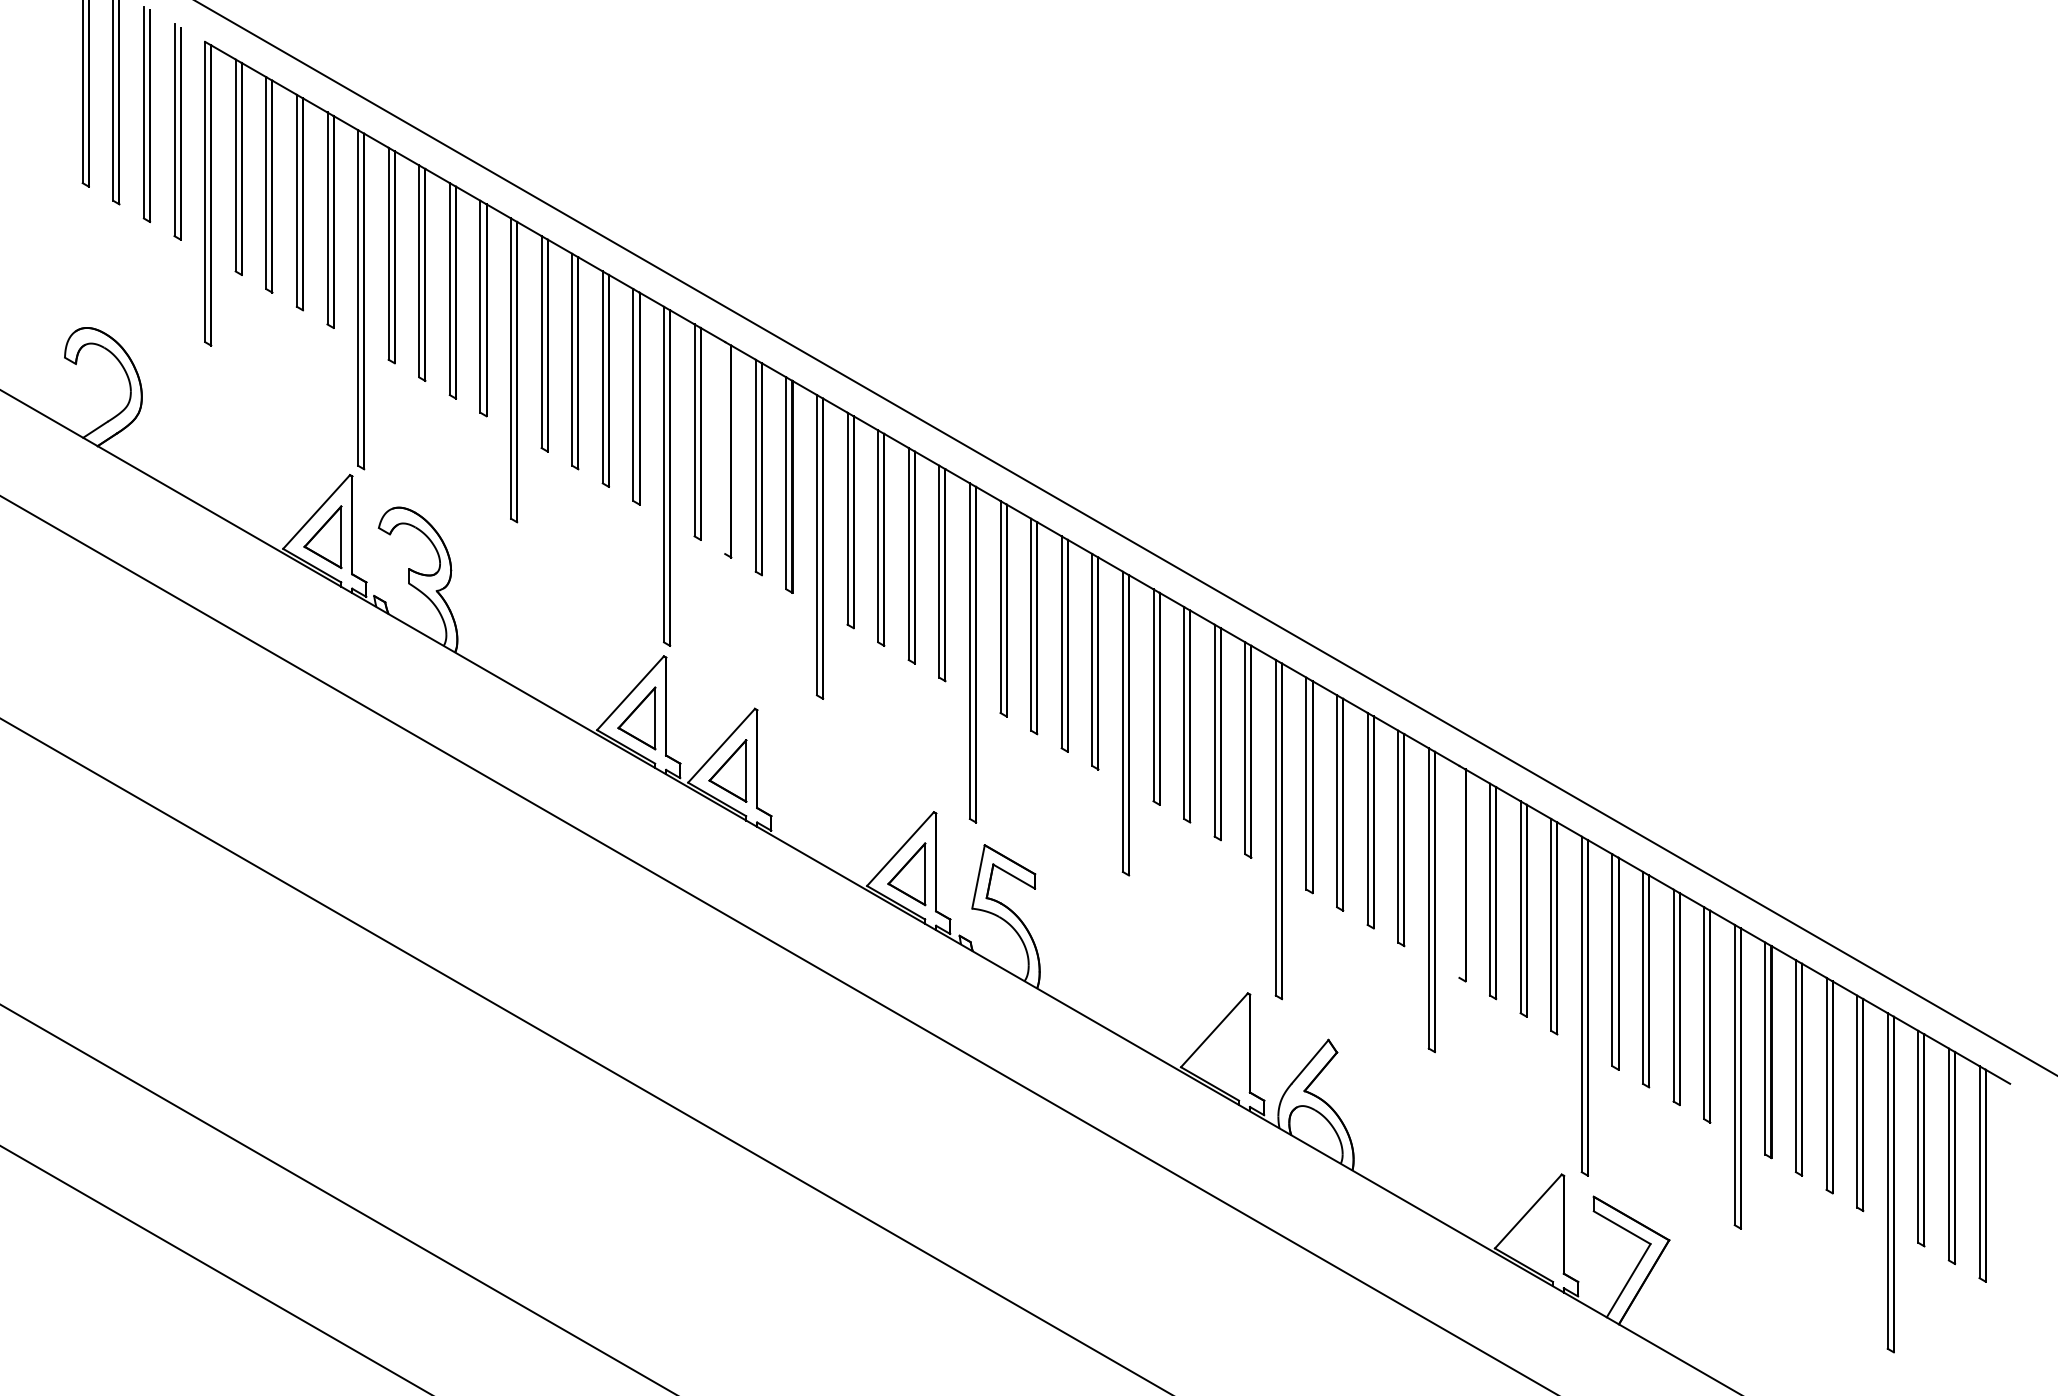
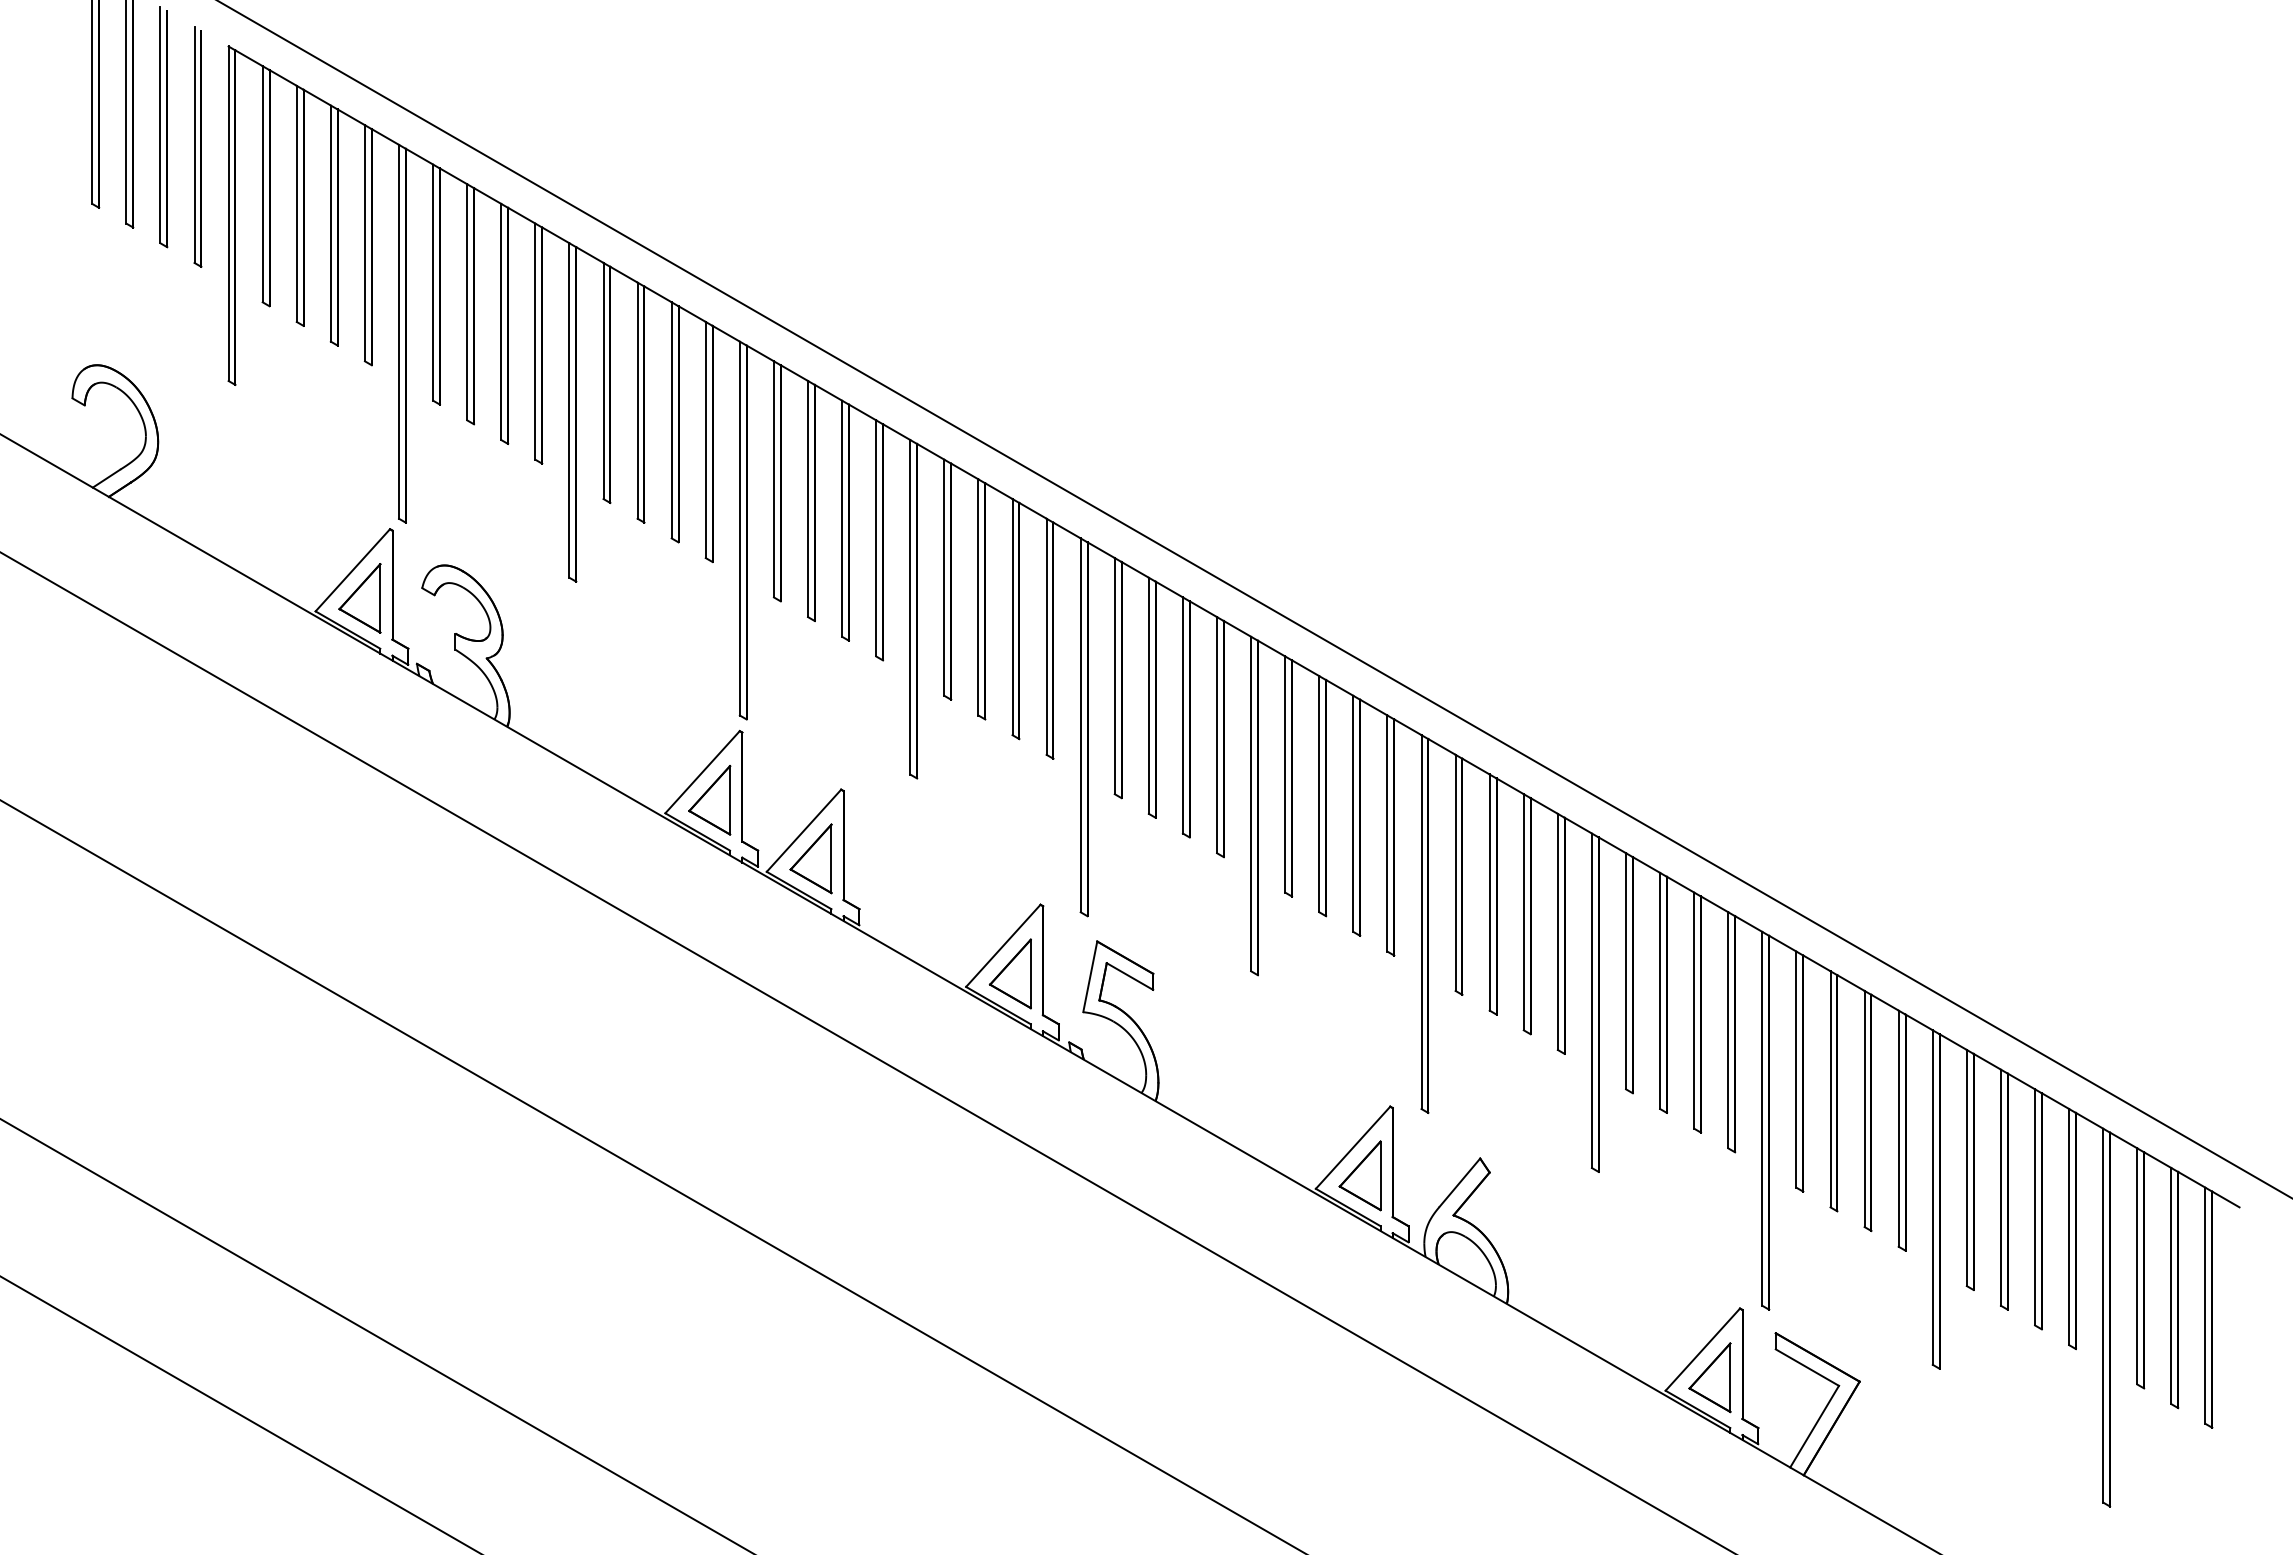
line: (725, 447) -> (808, 498), added
line: (1459, 872) -> (1626, 971), added
part: (1220, 1055) -> (1359, 1175), added
part: (1534, 1236) -> (1709, 1377), added

